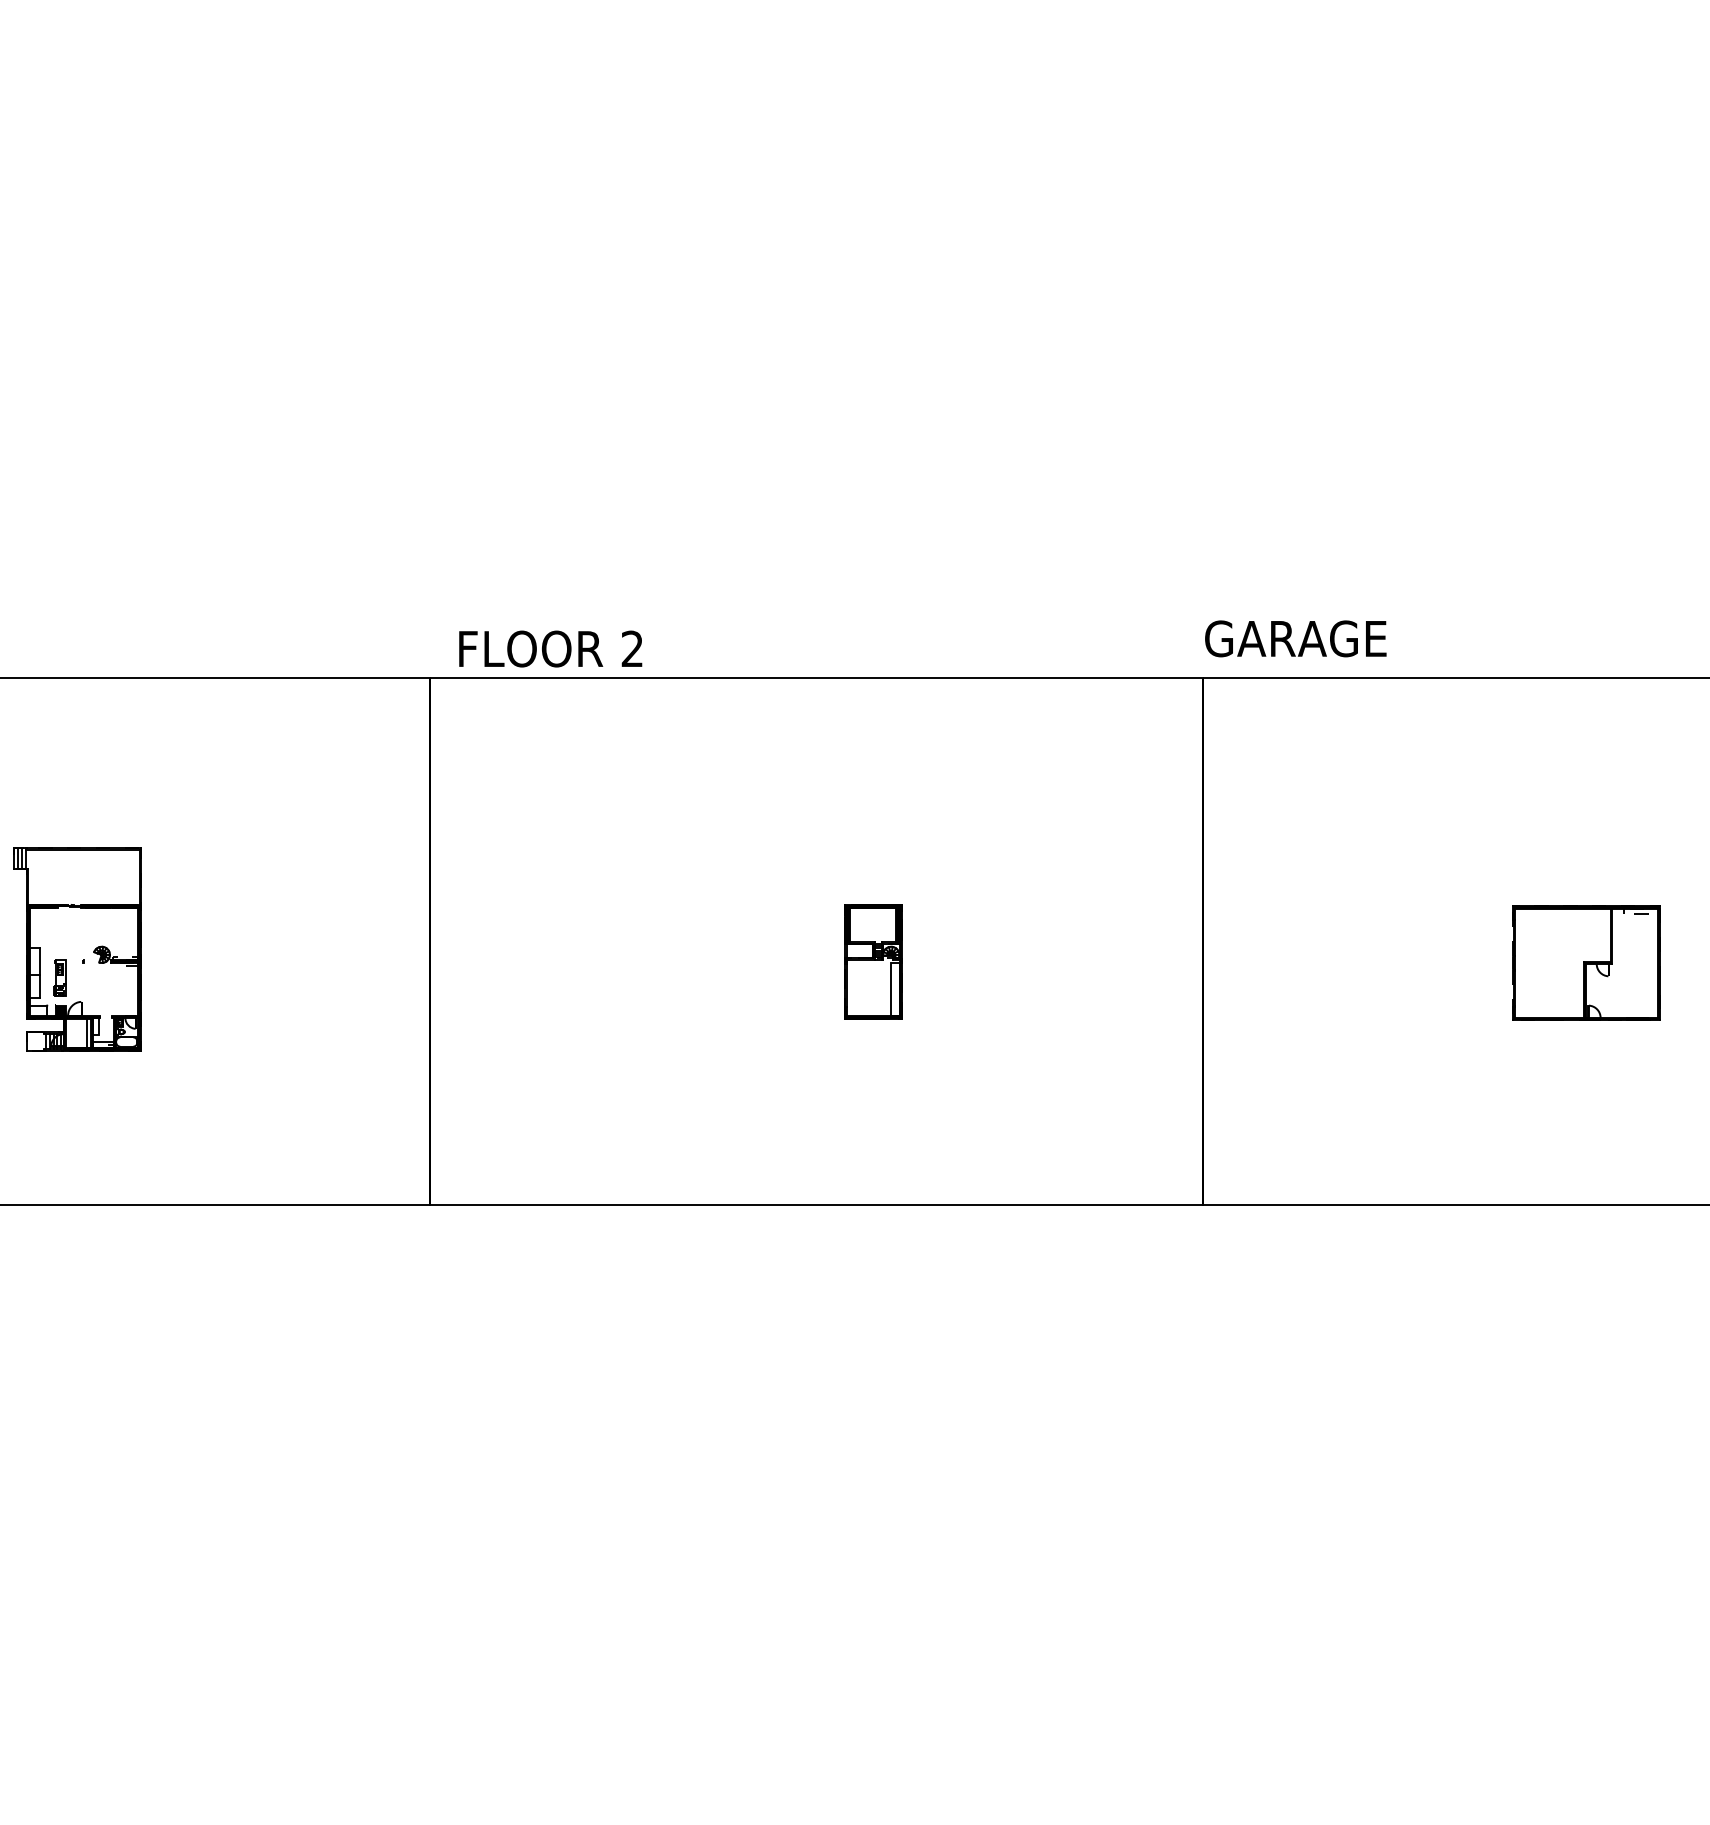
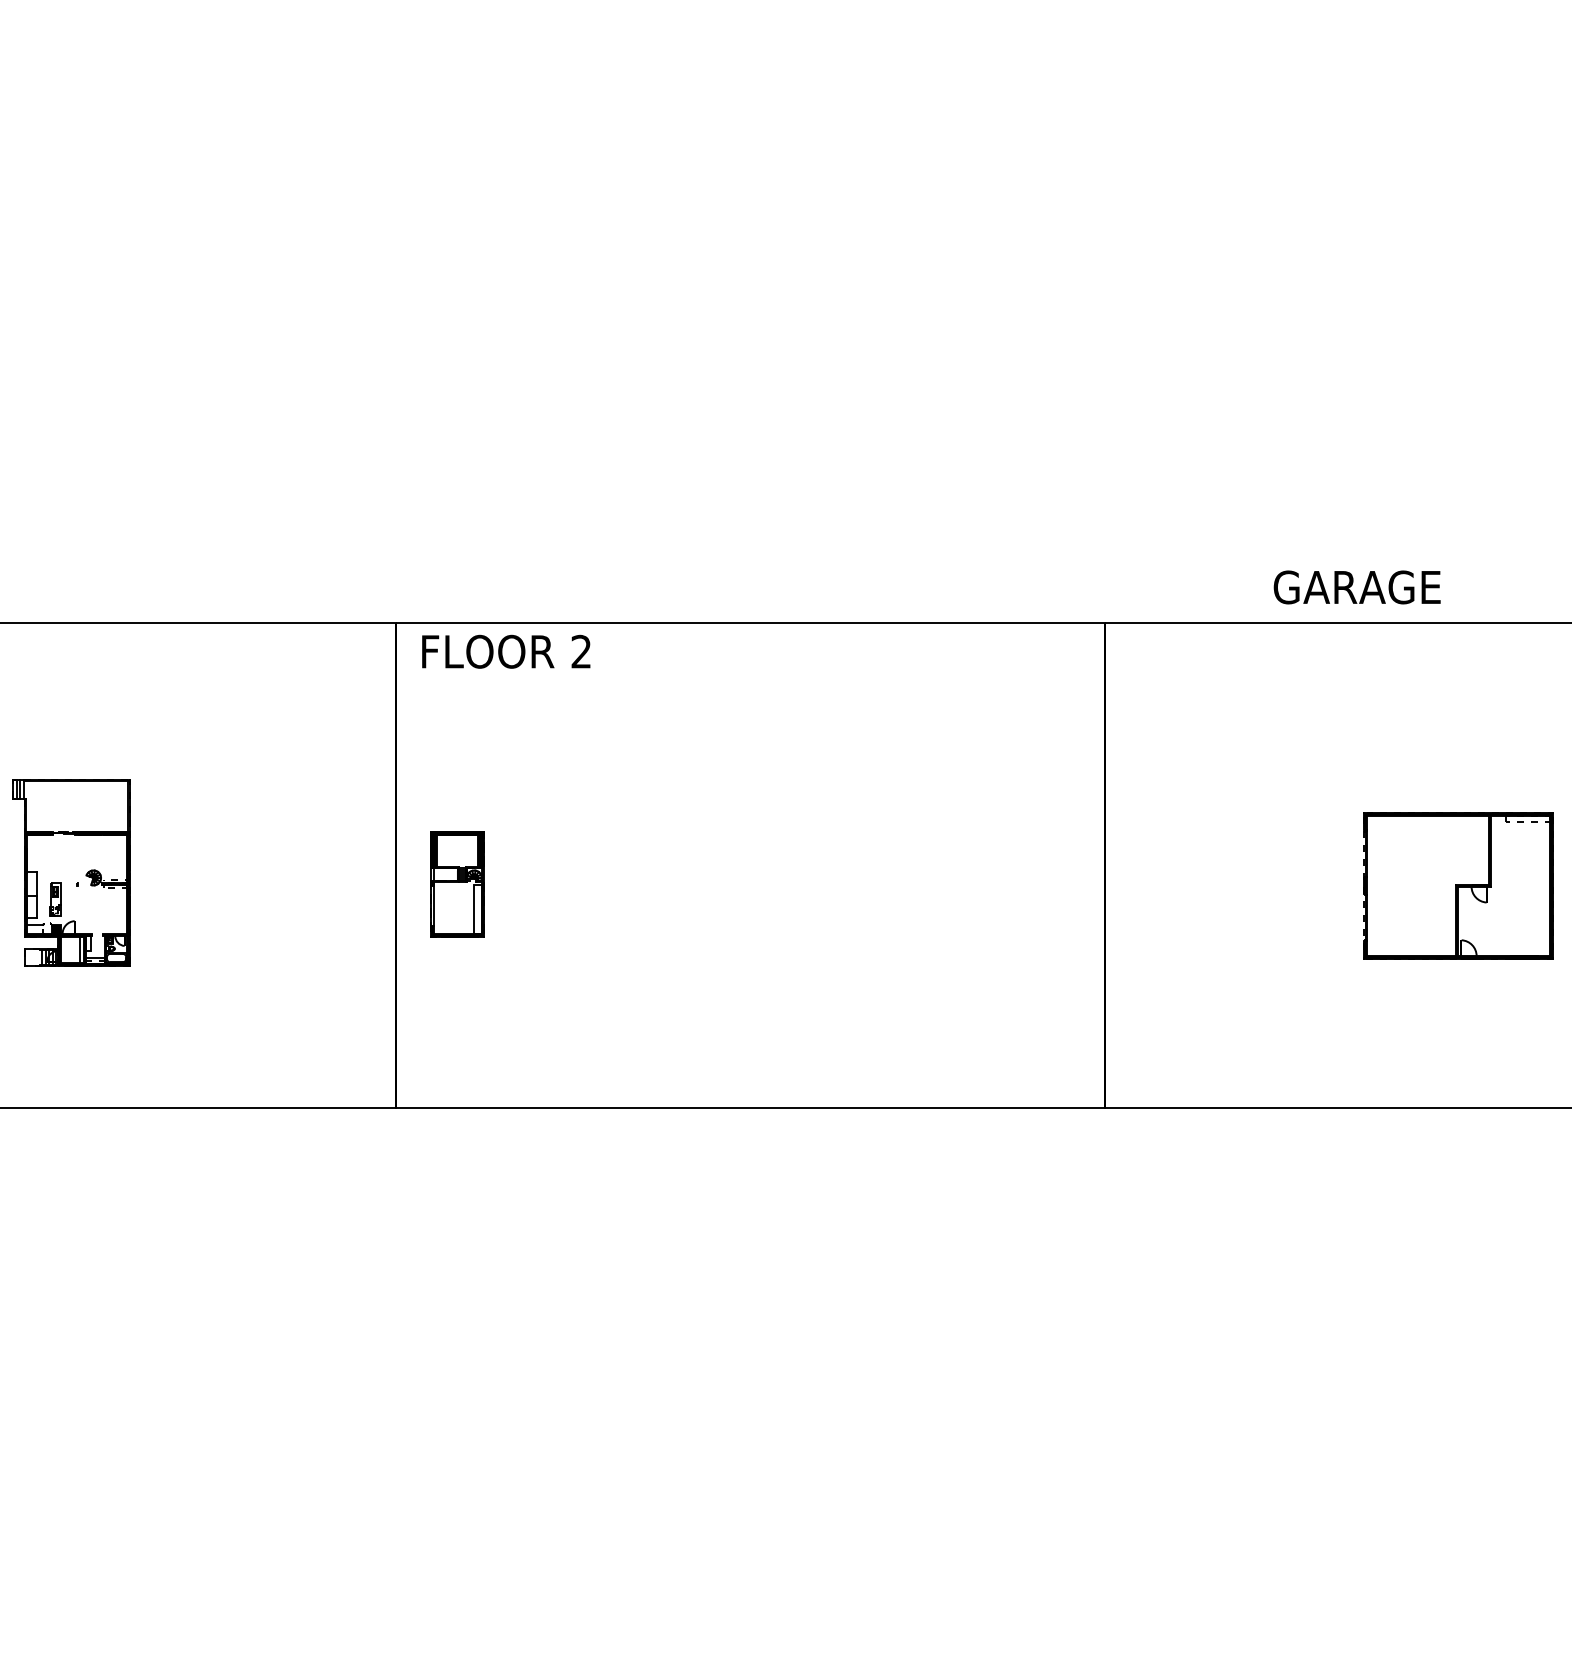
text: (1295, 638) -> (1356, 587), moved
text: (550, 648) -> (506, 651), moved
part: (872, 961) -> (457, 884), moved
part: (1586, 963) -> (1458, 885), size x1.4

